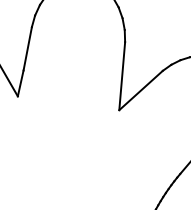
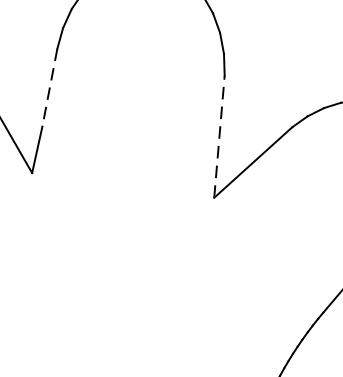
line: (27, 49) -> (49, 88), solid -> dashed
line: (122, 75) -> (219, 135), solid -> dashed

